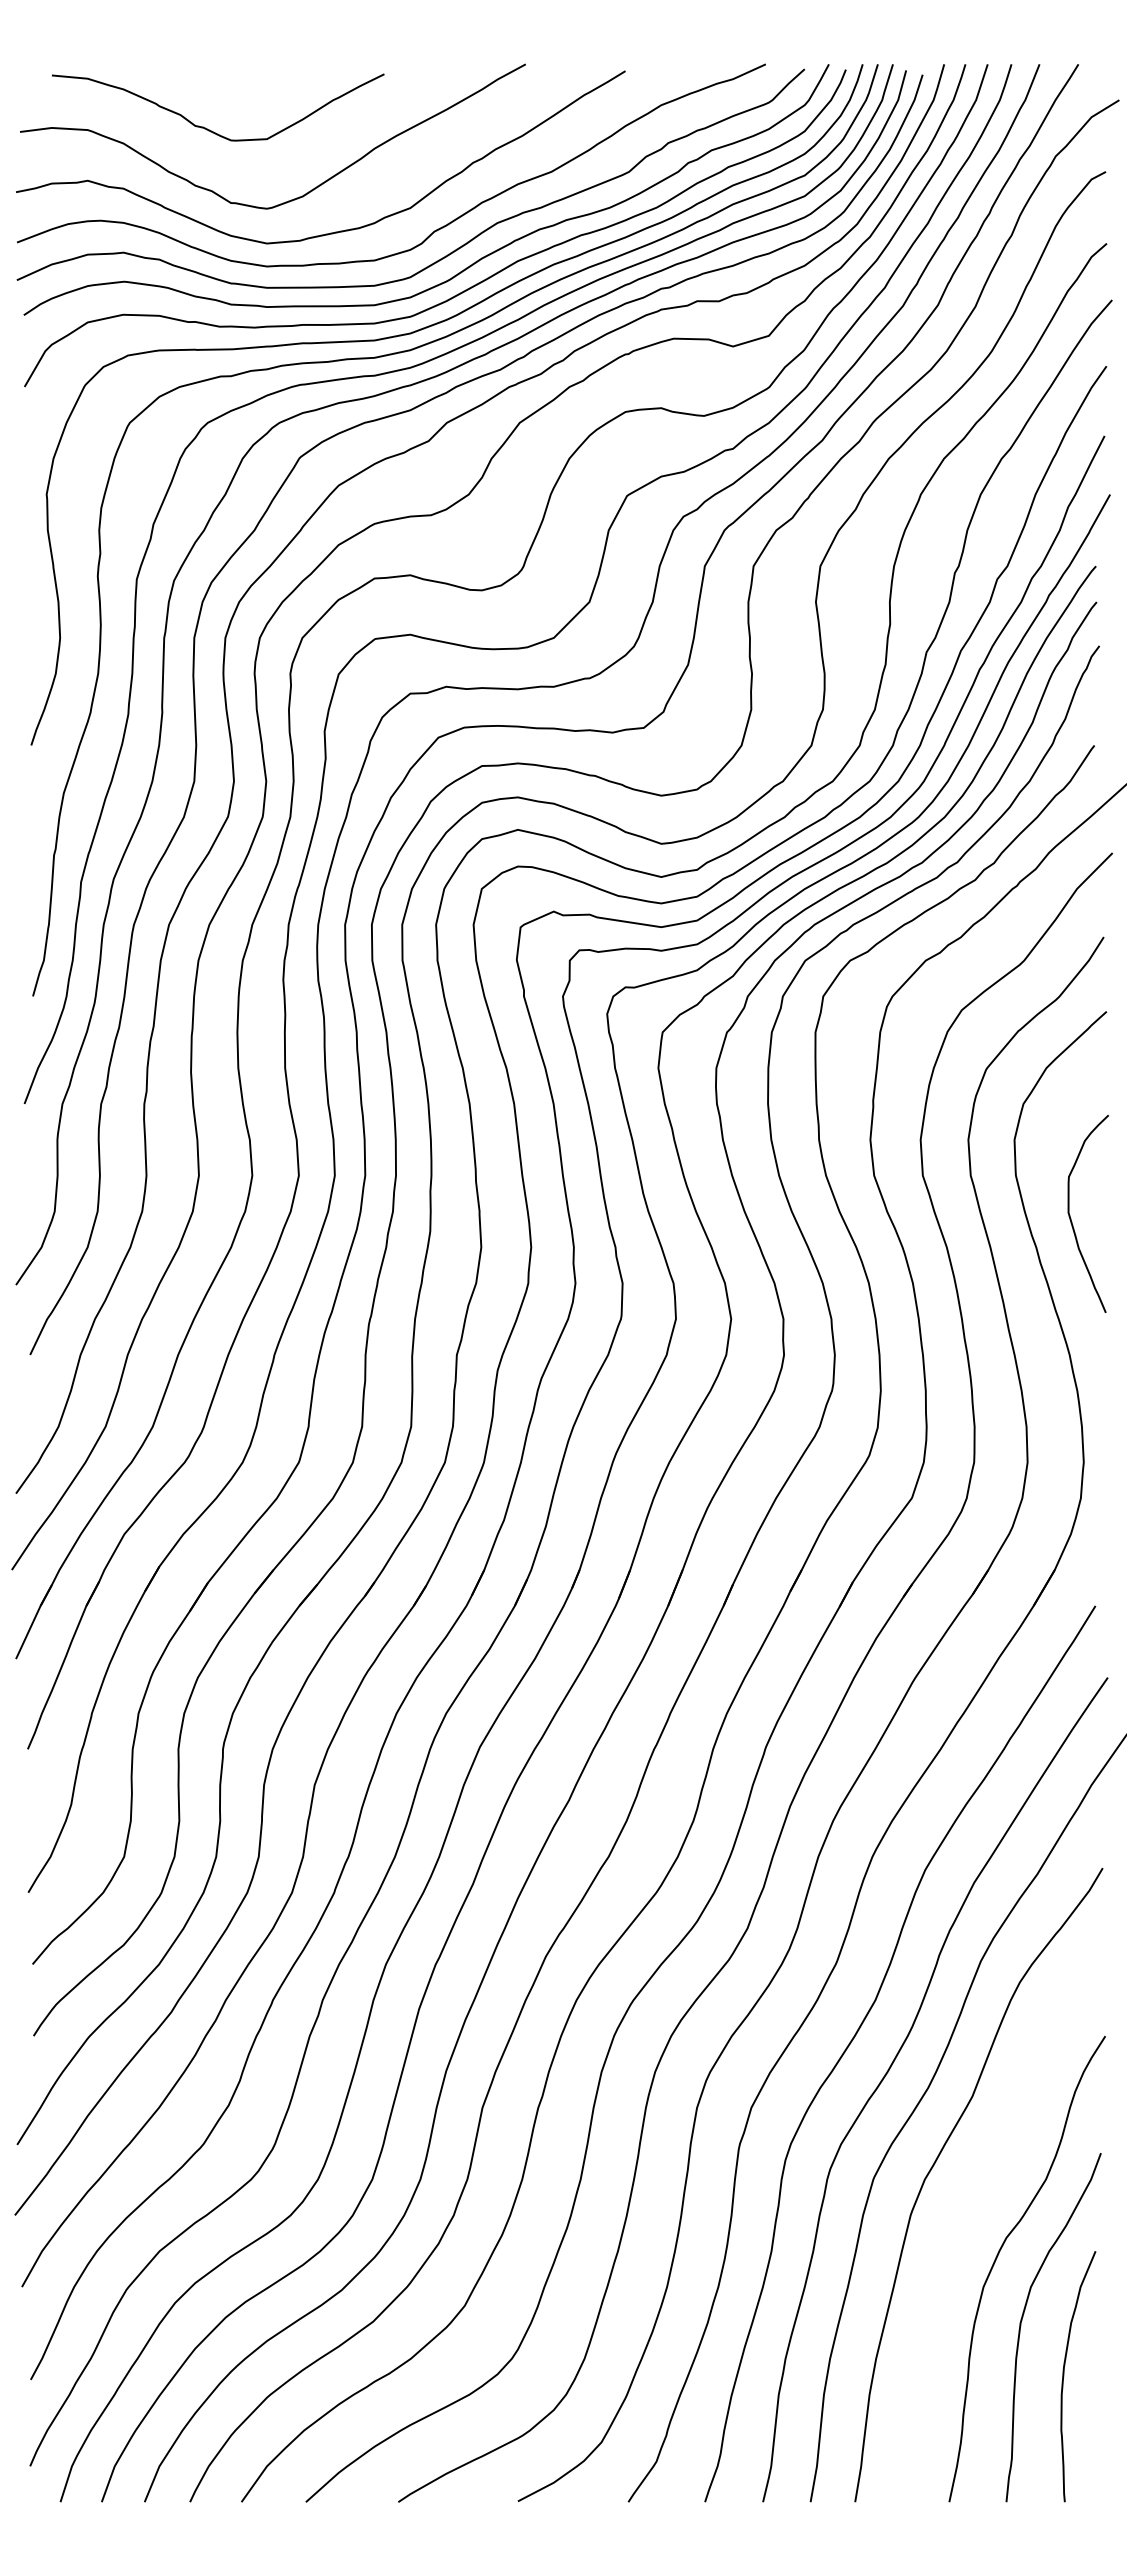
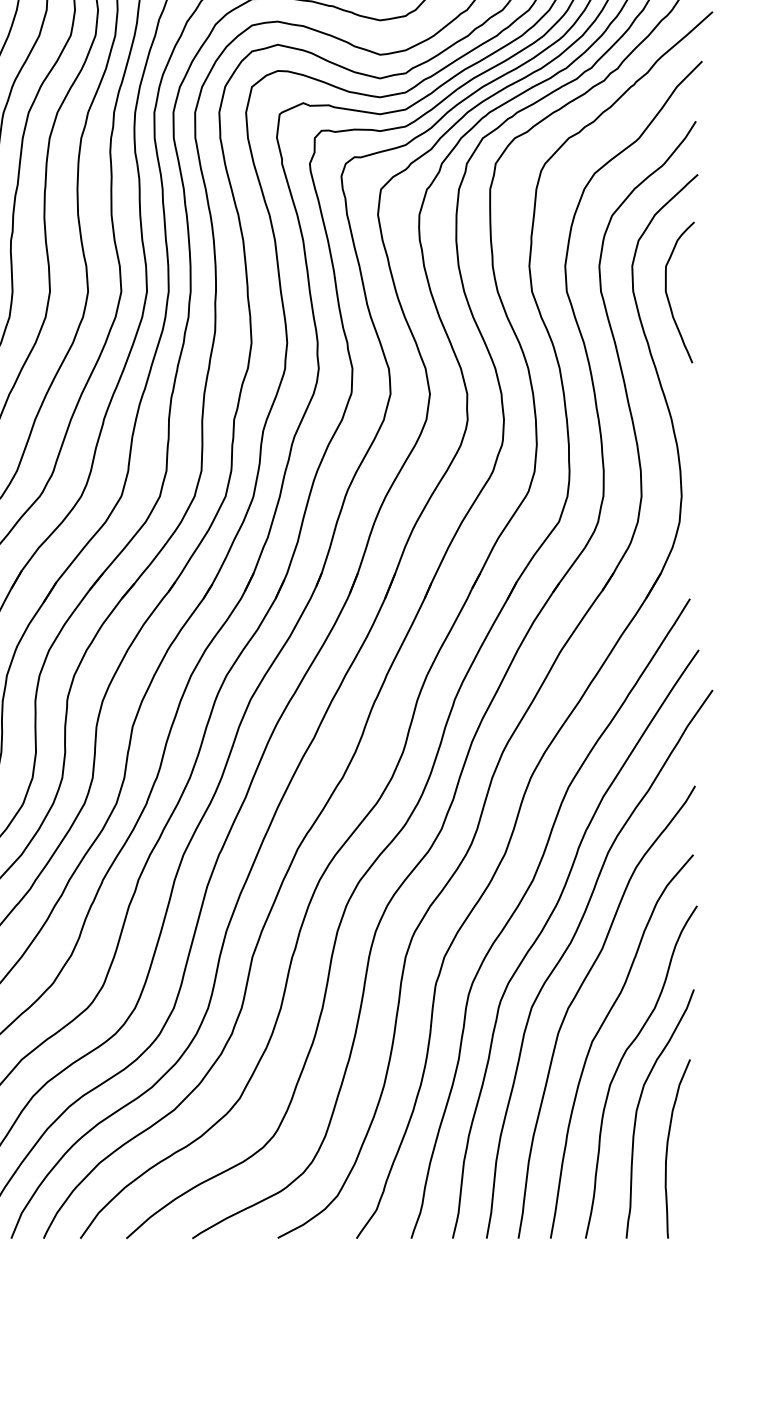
curve: (1071, 1218) -> (667, 295), moved
curve: (967, 2213) -> (598, 1032), added

